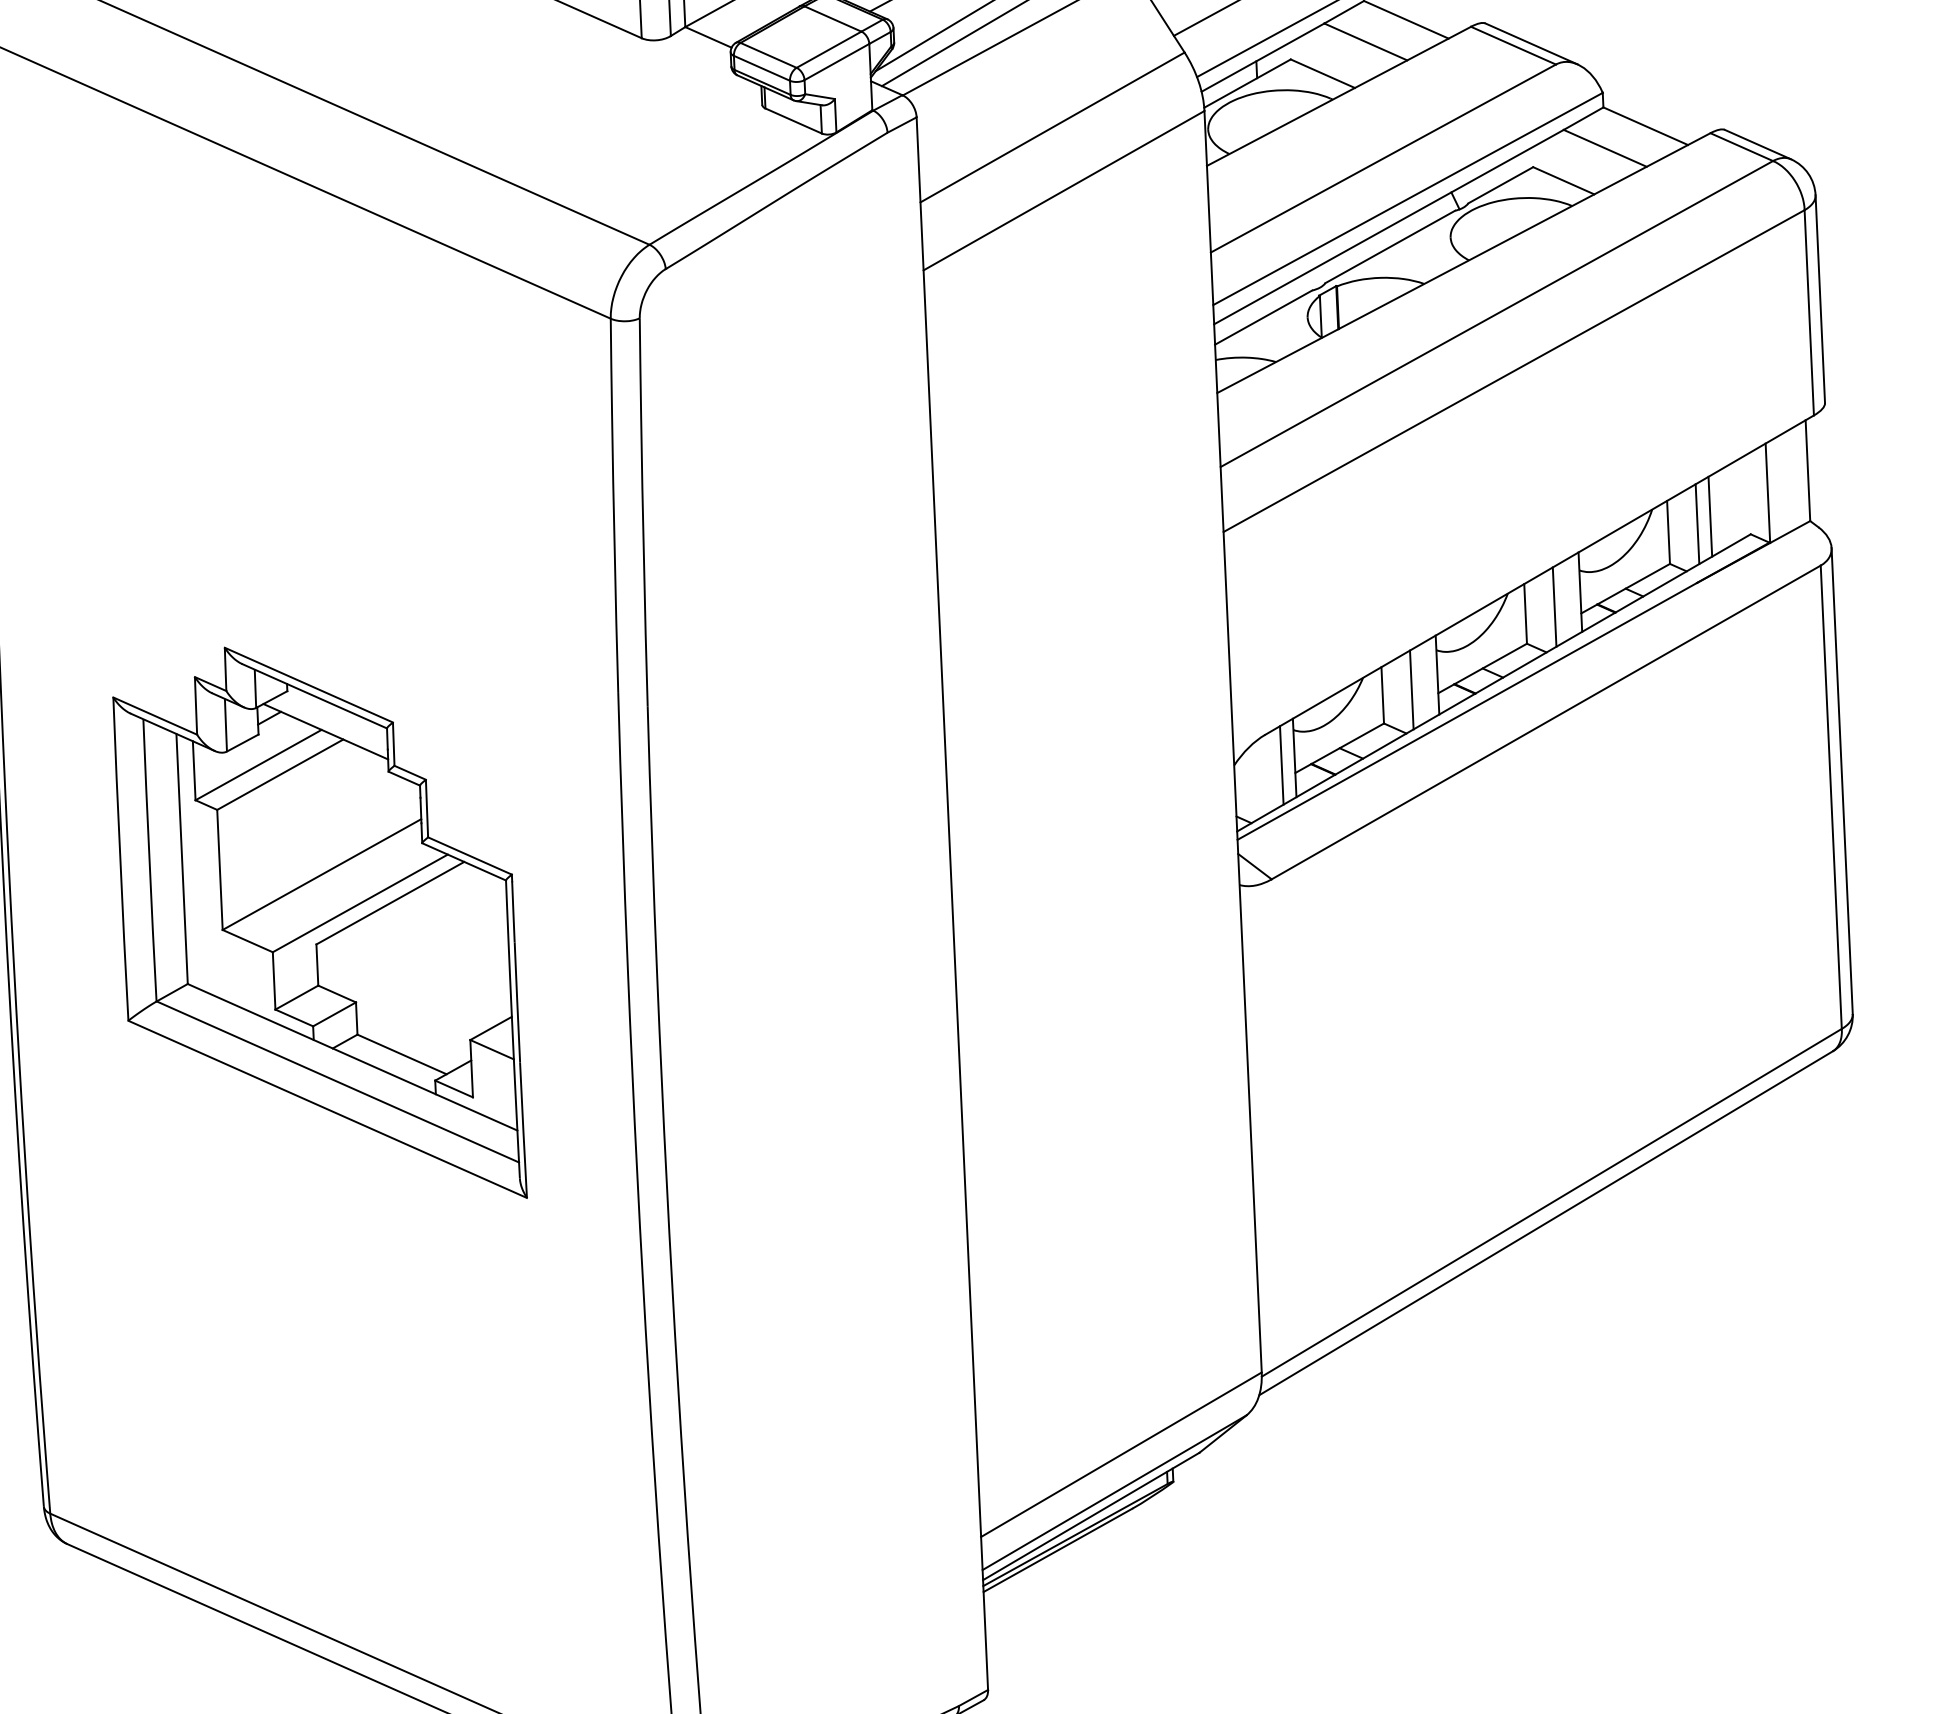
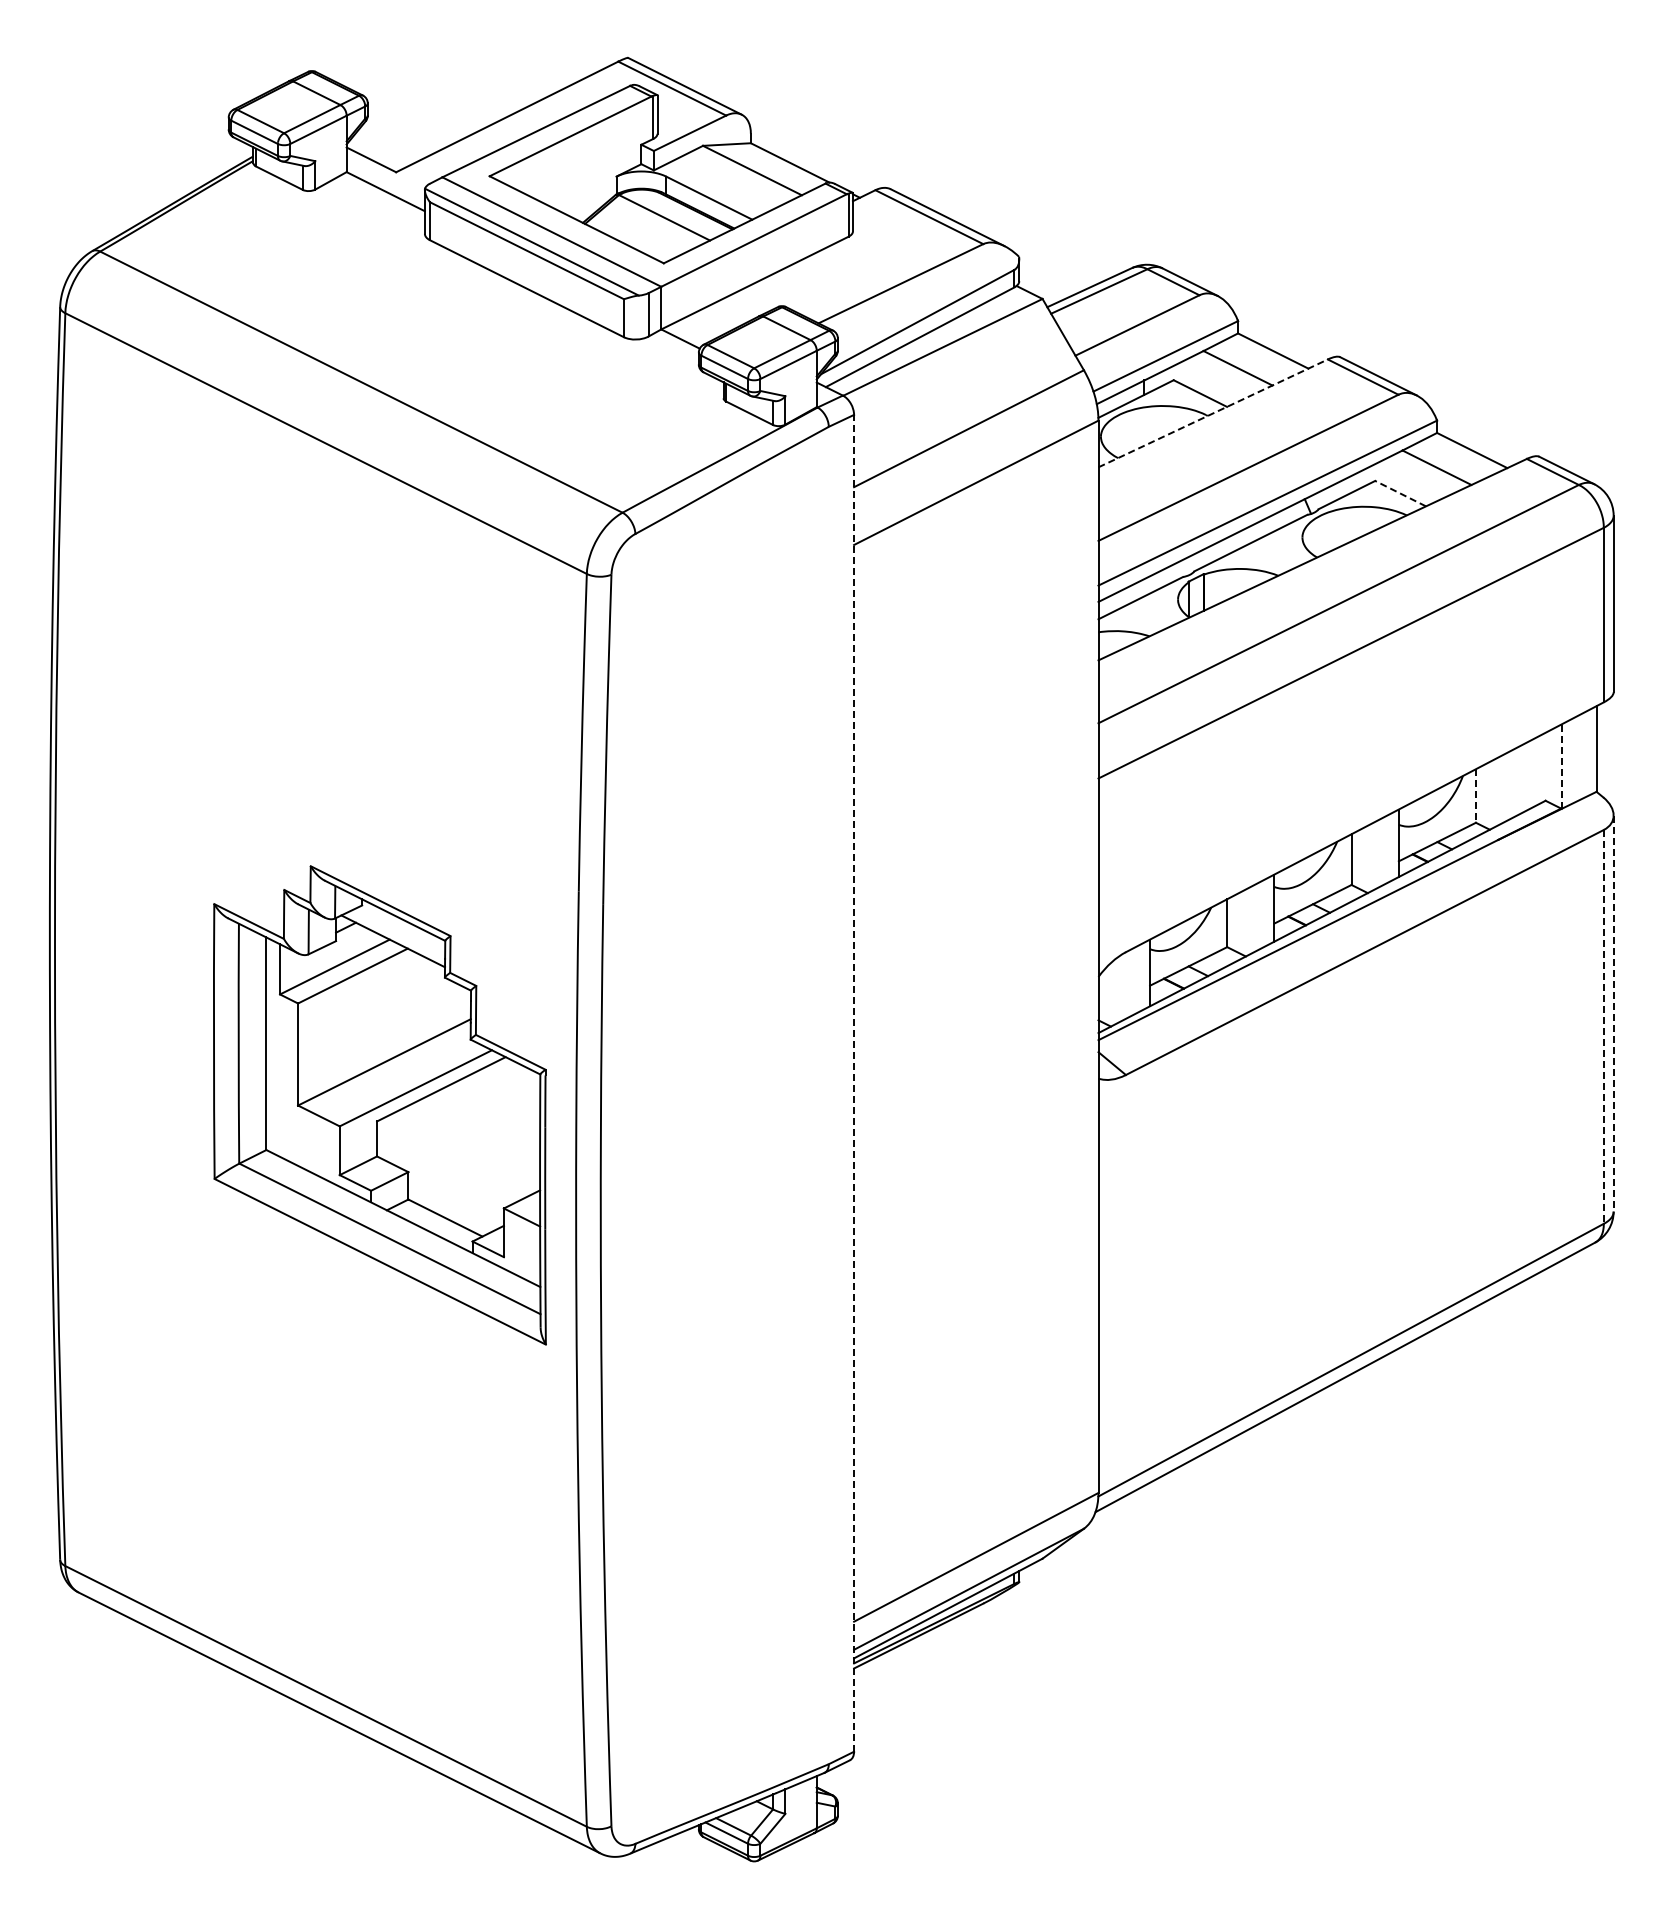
line: (1339, 96) -> (1213, 413), solid -> dashed
line: (1563, 180) -> (1400, 493), solid -> dashed
line: (1767, 493) -> (1561, 766), solid -> dashed
line: (1710, 516) -> (1512, 784), removed
line: (1697, 524) -> (1500, 790), removed
line: (1668, 533) -> (1475, 796), solid -> dashed
line: (1554, 606) -> (1376, 854), removed
line: (1412, 689) -> (1252, 919), removed
line: (1281, 765) -> (1138, 978), removed
line: (1842, 782) -> (1613, 1014), solid -> dashed
line: (1830, 796) -> (1603, 1026), solid -> dashed
line: (952, 902) -> (854, 1082), solid -> dashed
part: (318, 925) -> (379, 1105), moved

